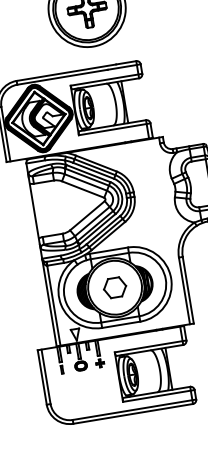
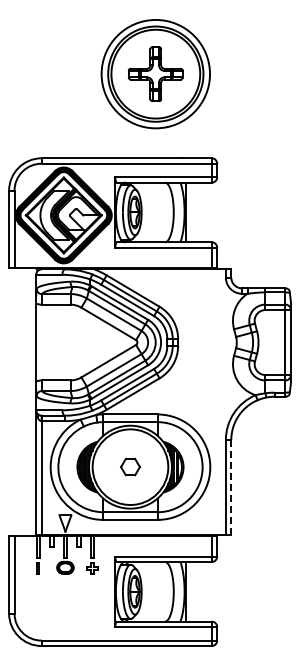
part: (115, 287) -> (130, 466), size x0.6
line: (188, 290) -> (231, 487), solid -> dashed

